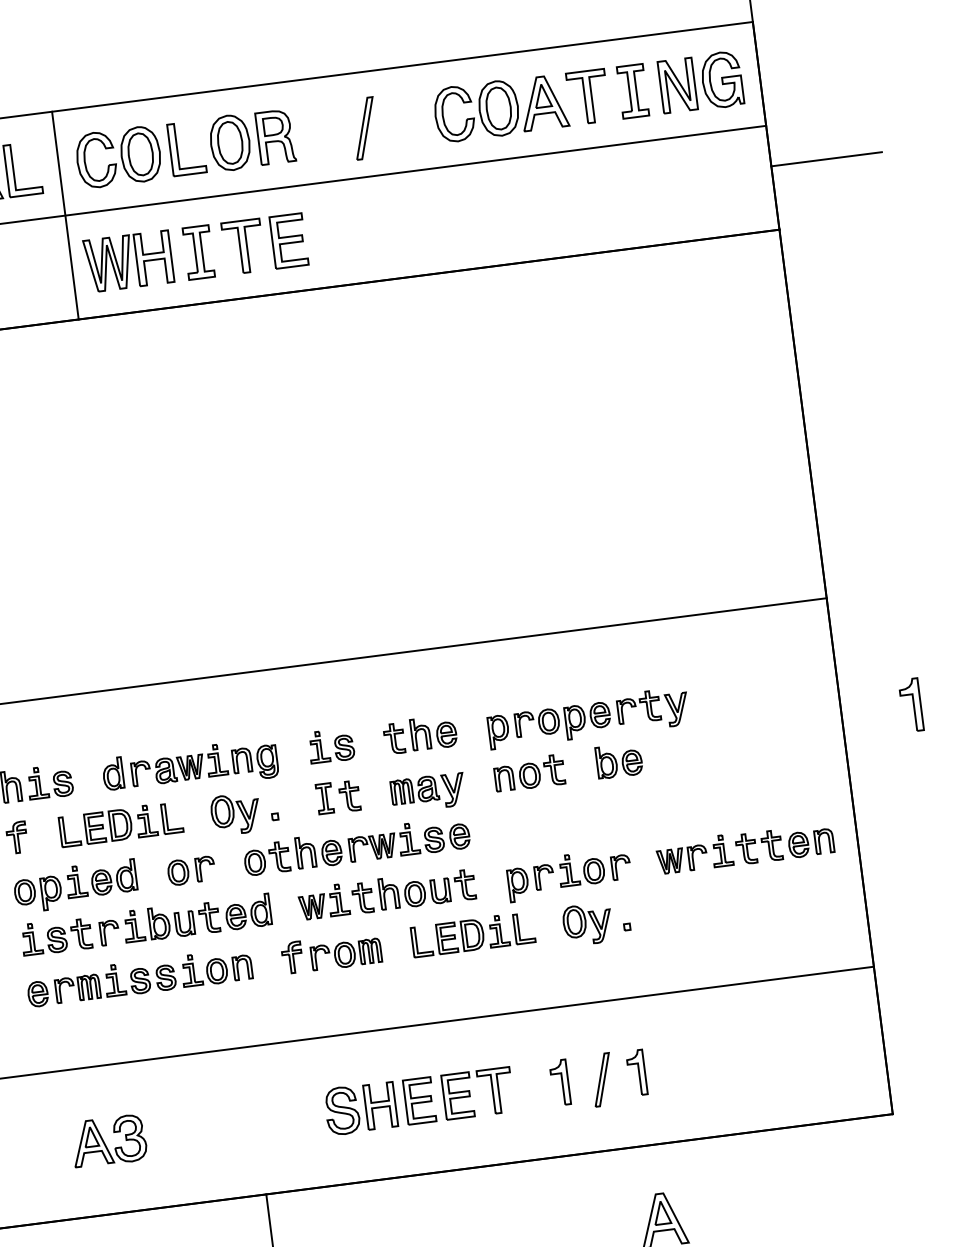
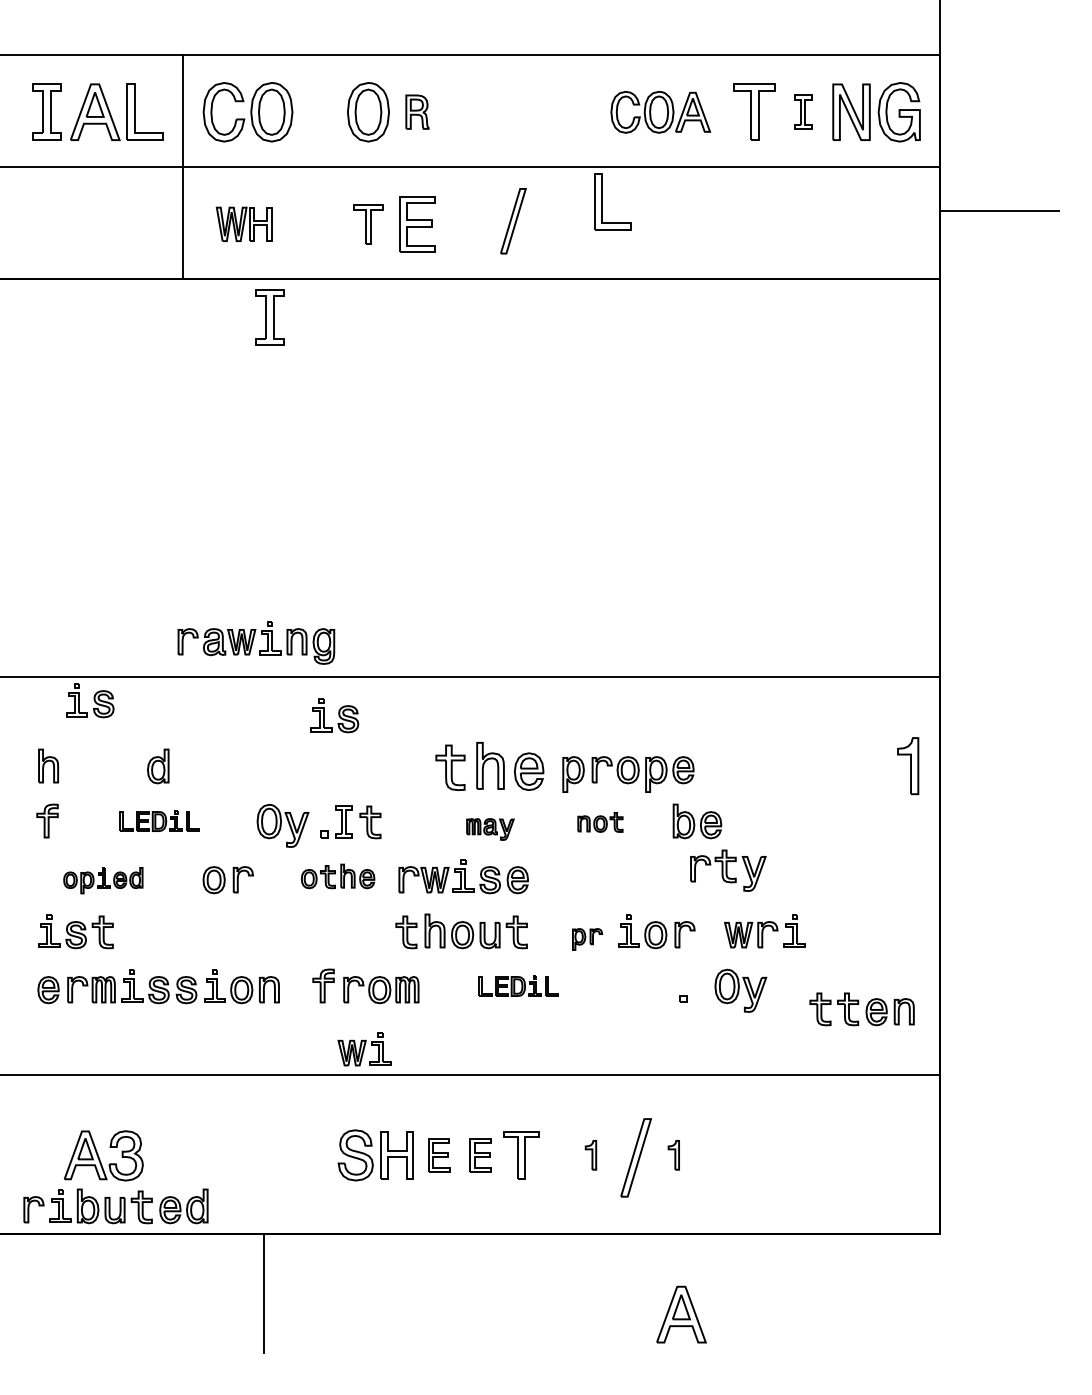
part: (632, 90) -> (802, 111), size x0.6
part: (500, 108) -> (660, 112), size x0.7
part: (365, 128) -> (513, 221), moved
part: (275, 136) -> (417, 111), size x0.6
part: (177, 148) -> (602, 201), moved
part: (243, 246) -> (368, 224), size x0.7
part: (198, 252) -> (269, 317), moved
part: (127, 261) -> (243, 224), size x0.6
part: (911, 705) -> (908, 766), moved
part: (653, 709) -> (728, 870), moved
part: (420, 734) -> (489, 766), size x1.4
part: (331, 746) -> (334, 715), moved
part: (204, 766) -> (256, 642), moved
part: (529, 773) -> (600, 822), size x0.6
part: (50, 782) -> (90, 700), moved
part: (428, 792) -> (490, 829), size x0.6
part: (338, 797) -> (358, 822), moved
part: (120, 824) -> (159, 821), size x0.6
part: (784, 844) -> (861, 1009), moved
part: (292, 854) -> (337, 876), size x0.7
part: (531, 883) -> (587, 939), size x0.6
part: (75, 886) -> (103, 880), size x0.6
part: (323, 902) -> (364, 1049), moved
part: (184, 920) -> (115, 1206), moved
part: (587, 924) -> (740, 990), moved
part: (473, 935) -> (518, 986), size x0.6
part: (636, 1073) -> (673, 1155), size x0.6
part: (601, 1079) -> (635, 1157), size x1.4
part: (559, 1083) -> (590, 1155), size x0.6
part: (457, 1096) -> (480, 1155), size x0.7
part: (418, 1101) -> (438, 1155), size x0.7

